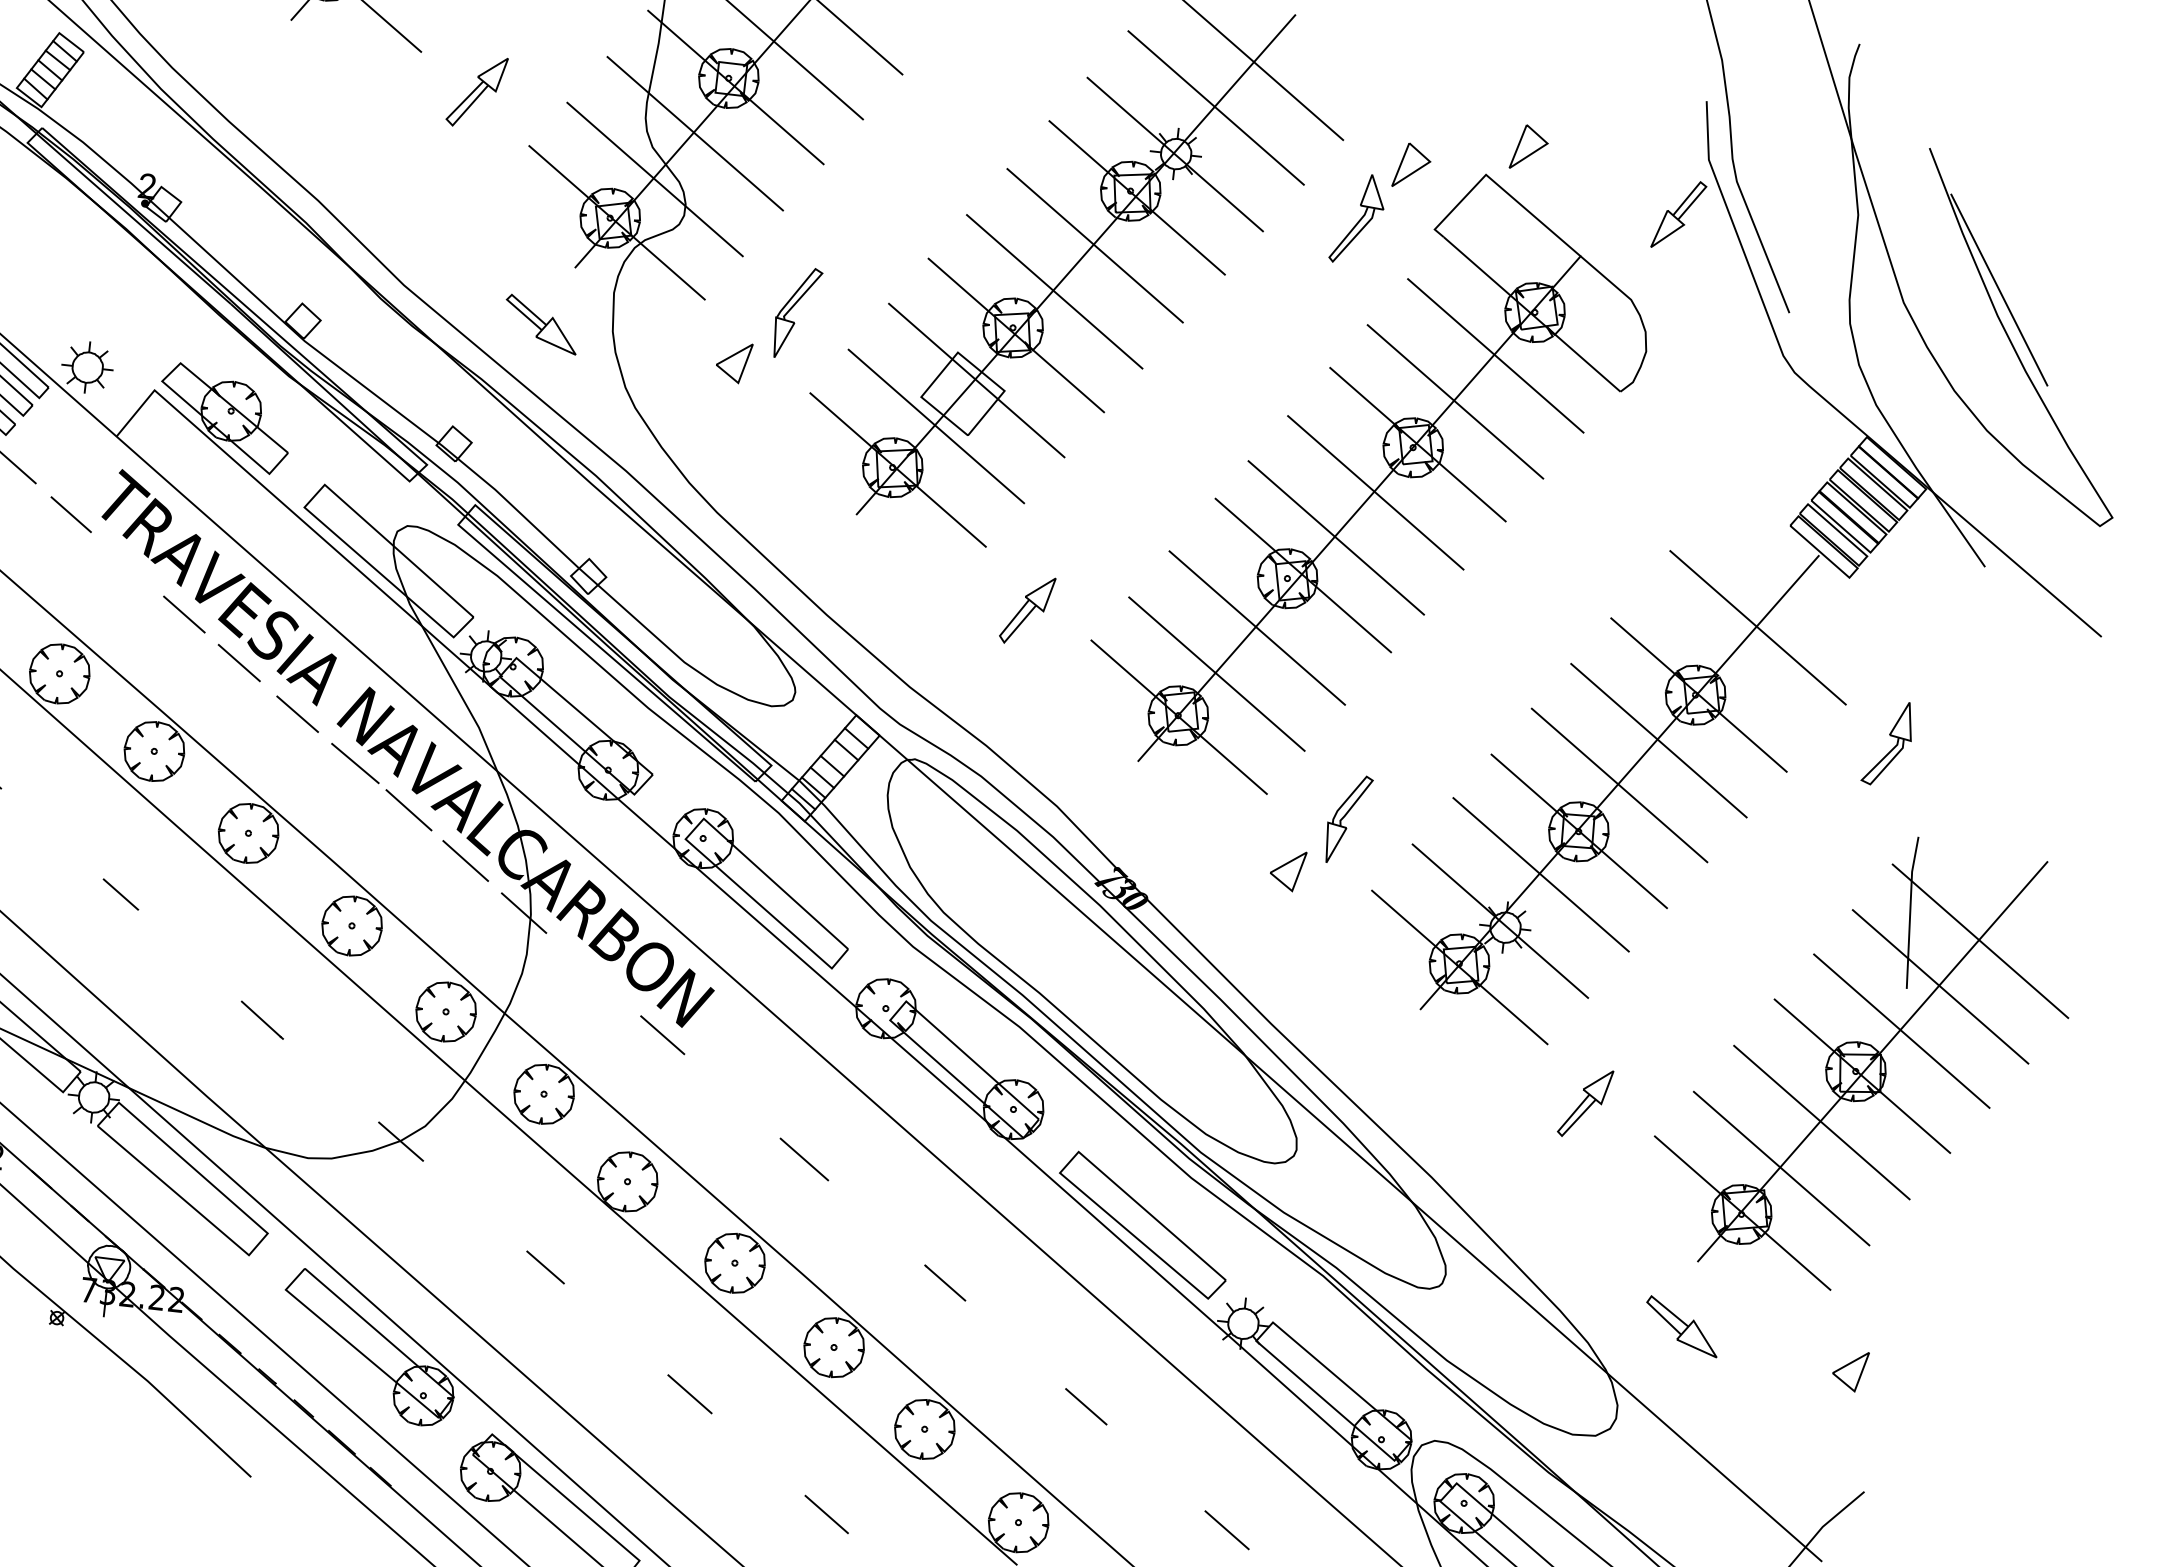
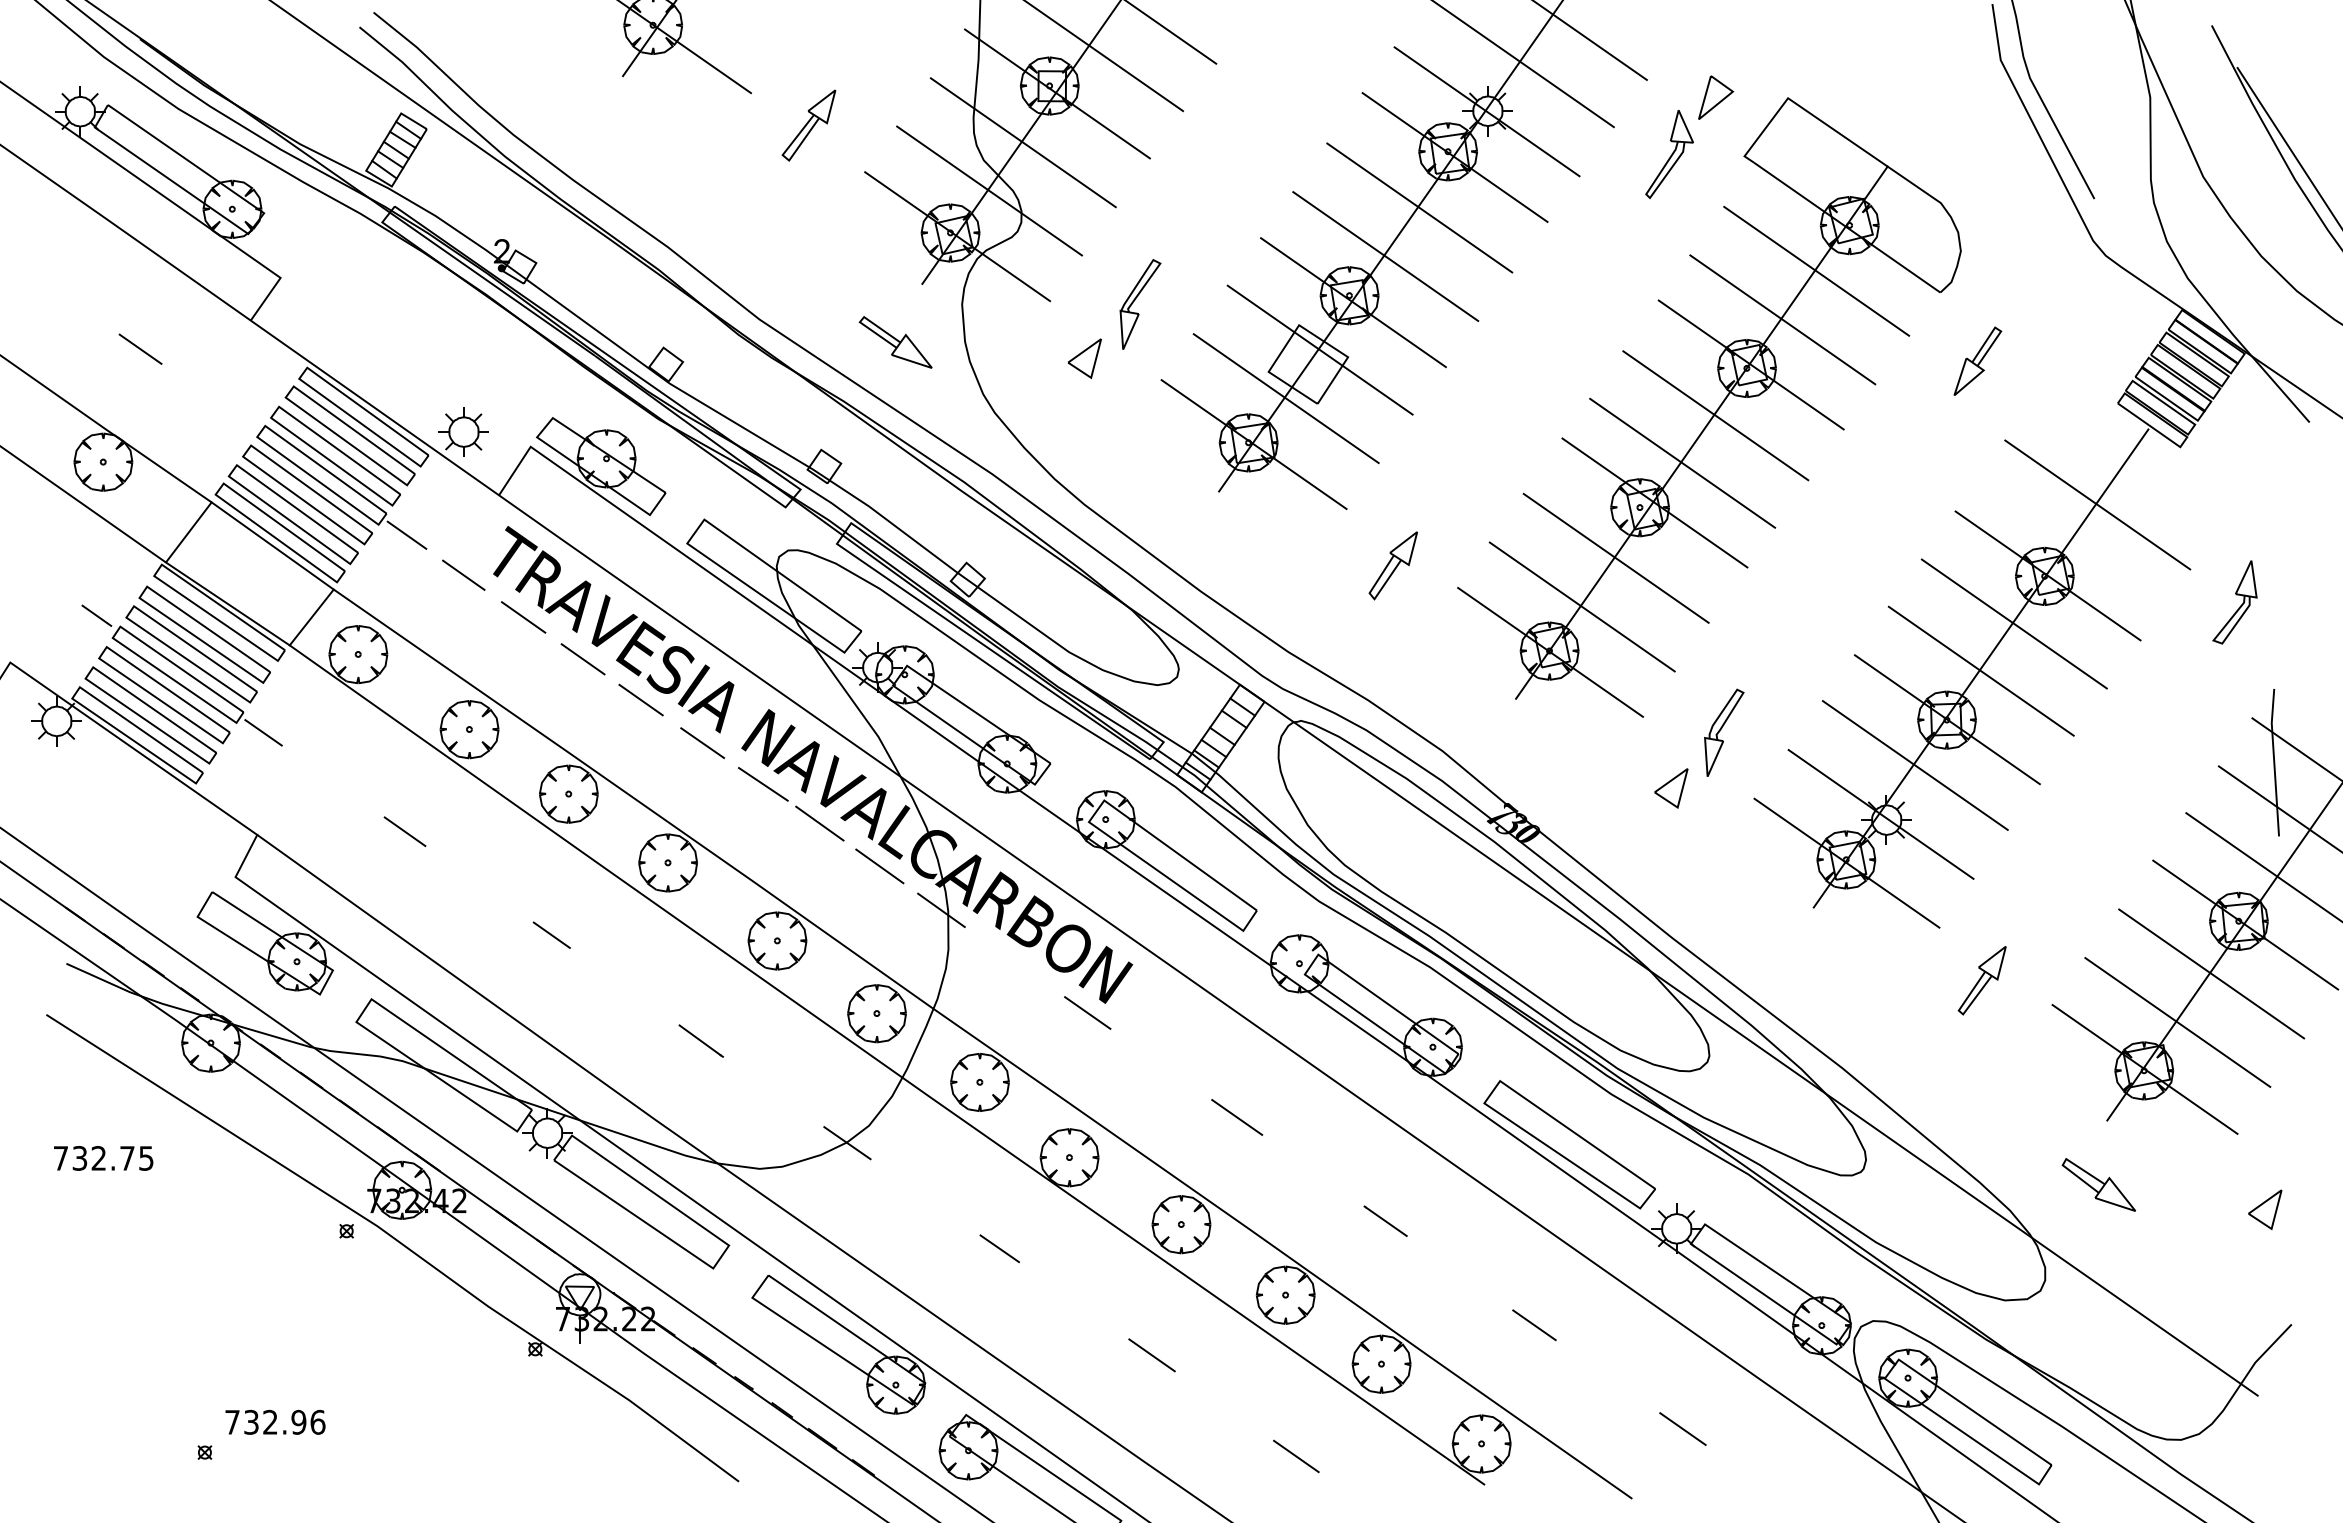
part: (1530, 147) -> (1827, 67), removed
part: (1678, 214) -> (1977, 360), moved
line: (127, 564) -> (523, 617), added

